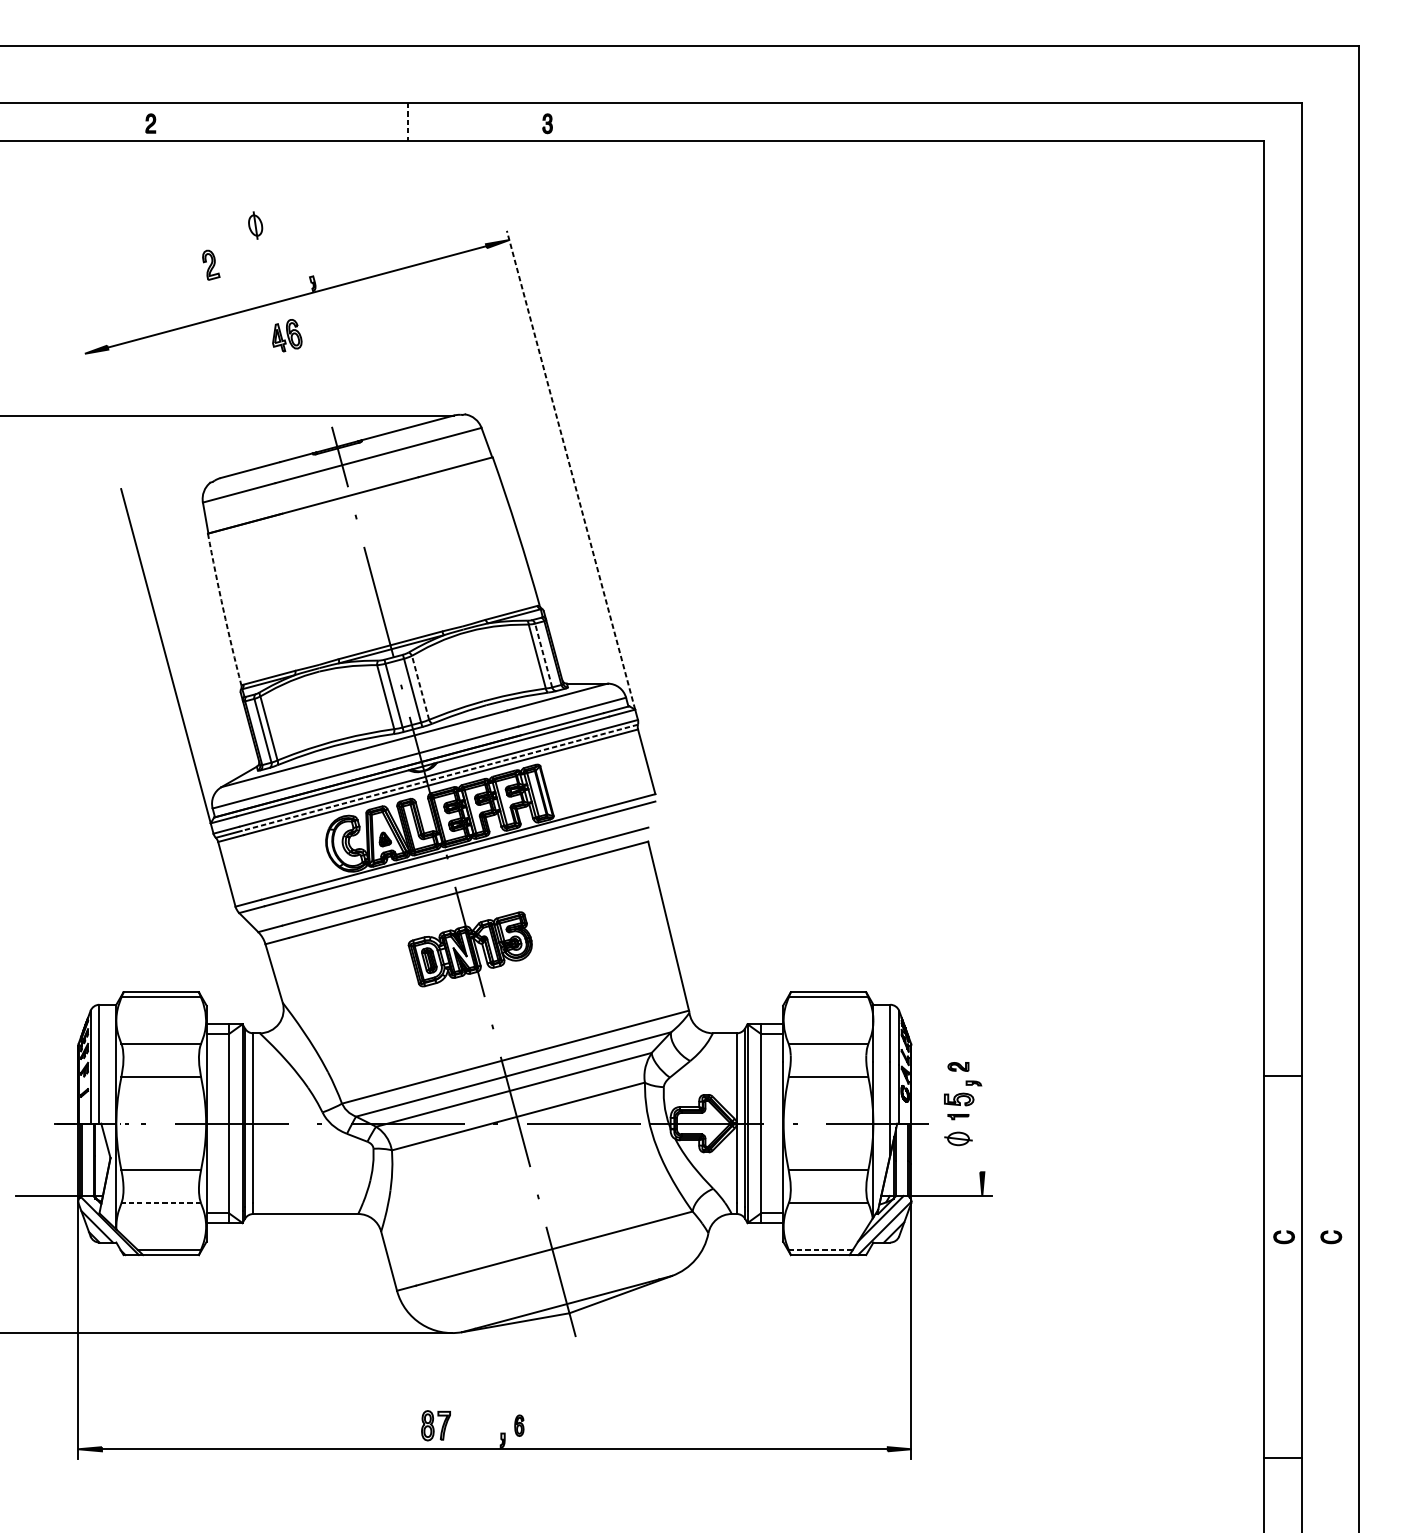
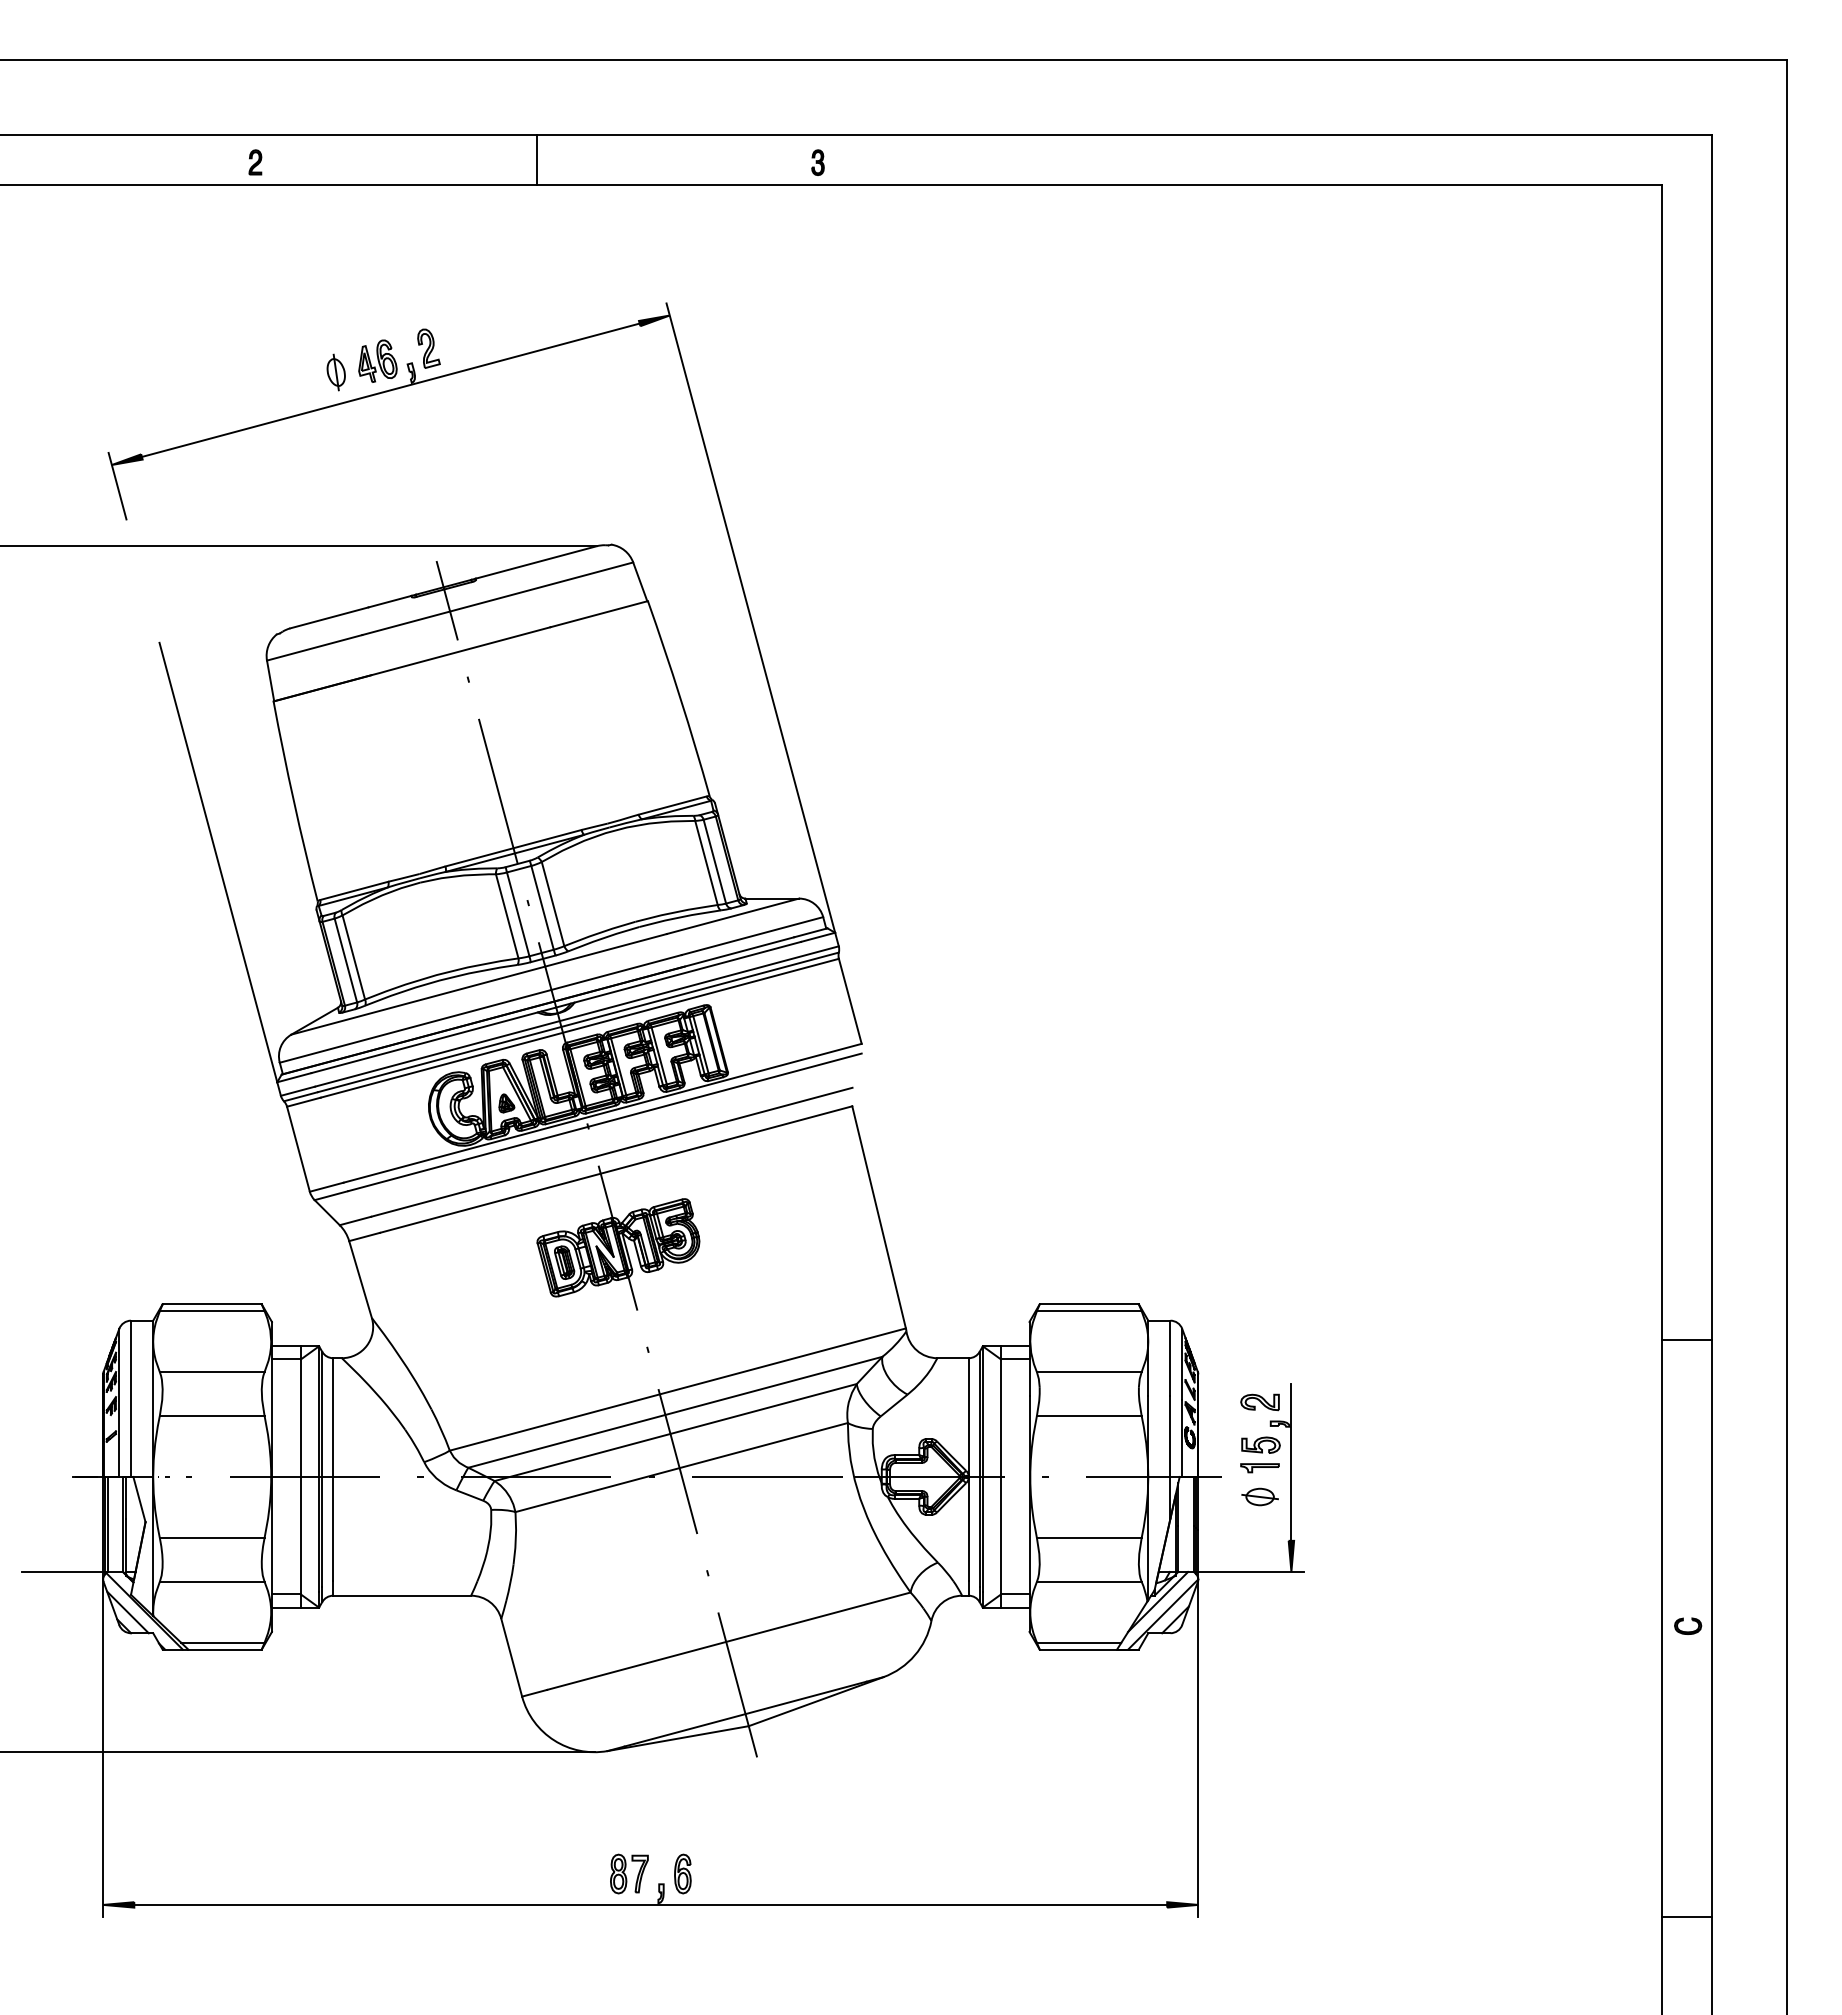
line: (407, 122) -> (536, 160), dashed -> solid
part: (150, 123) -> (255, 162), moved
part: (547, 123) -> (817, 162), moved
part: (255, 225) -> (335, 372), moved
part: (210, 265) -> (428, 348), moved
part: (287, 335) -> (377, 360), moved
line: (89, 369) -> (117, 485), added
line: (570, 470) -> (750, 618), dashed -> solid
arc: (223, 609) -> (294, 801), dashed -> solid
line: (543, 655) -> (714, 861), dashed -> solid
line: (420, 688) -> (553, 904), dashed -> solid
line: (439, 777) -> (578, 1022), dashed -> solid
part: (958, 1067) -> (1259, 1402), size x1.43
line: (1282, 1075) -> (1686, 1339), moved
line: (982, 1112) -> (1291, 1462), added
part: (958, 1117) -> (1259, 1468), size x1.43
line: (160, 1203) -> (211, 1581), dashed -> solid
part: (1331, 1236) -> (1750, 1625), removed
line: (821, 1249) -> (1079, 1642), dashed -> solid
part: (436, 1425) -> (629, 1873), moved
part: (519, 1425) -> (682, 1873), size x1.43

